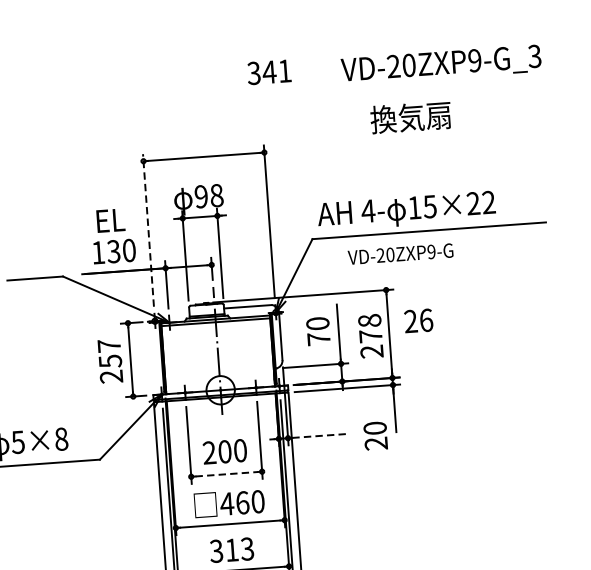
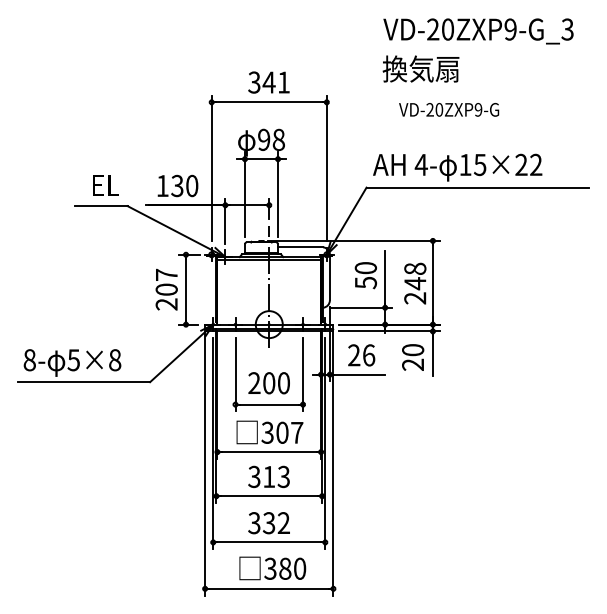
text: (441, 65) -> (478, 31), moved
text: (268, 72) -> (268, 82), moved
text: (410, 116) -> (420, 68), moved
text: (110, 220) -> (105, 185), moved
line: (148, 230) -> (211, 168), dashed -> solid
text: (401, 253) -> (449, 109), moved
text: (418, 321) -> (361, 355), moved
text: (371, 336) -> (415, 283), 278 -> 248
text: (319, 338) -> (366, 282), 70 -> 50
text: (110, 361) -> (166, 289), 257 -> 207
line: (319, 435) -> (359, 374), dashed -> solid
text: (376, 435) -> (413, 357), moved
line: (226, 474) -> (269, 404), dashed -> solid
text: (242, 502) -> (282, 432), 460 -> 307

